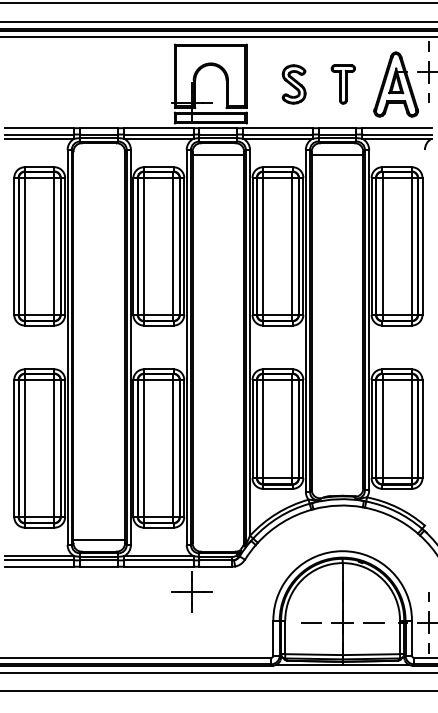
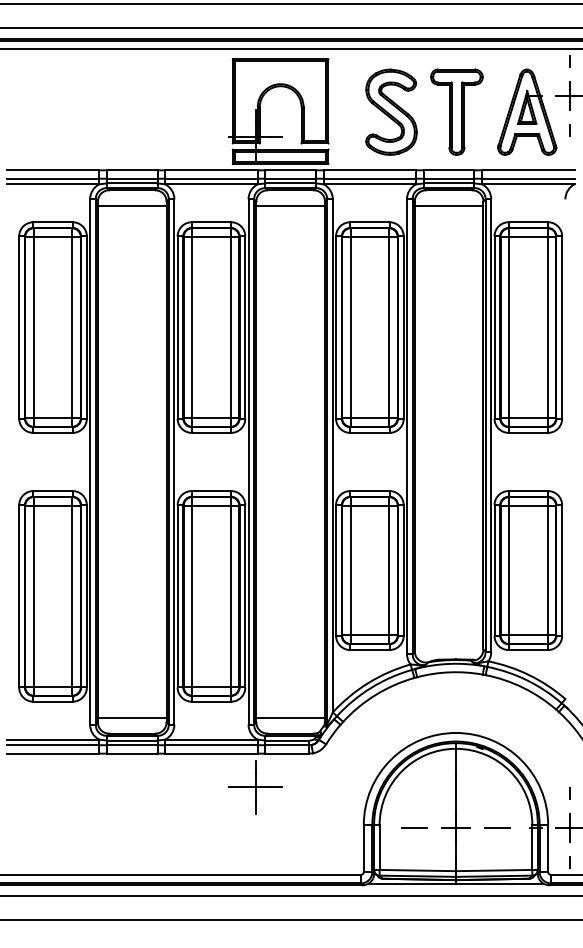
part: (294, 83) -> (391, 111), size x1.67
part: (343, 83) -> (456, 111), size x1.67
line: (98, 155) -> (131, 206), added
line: (218, 539) -> (290, 717), added

